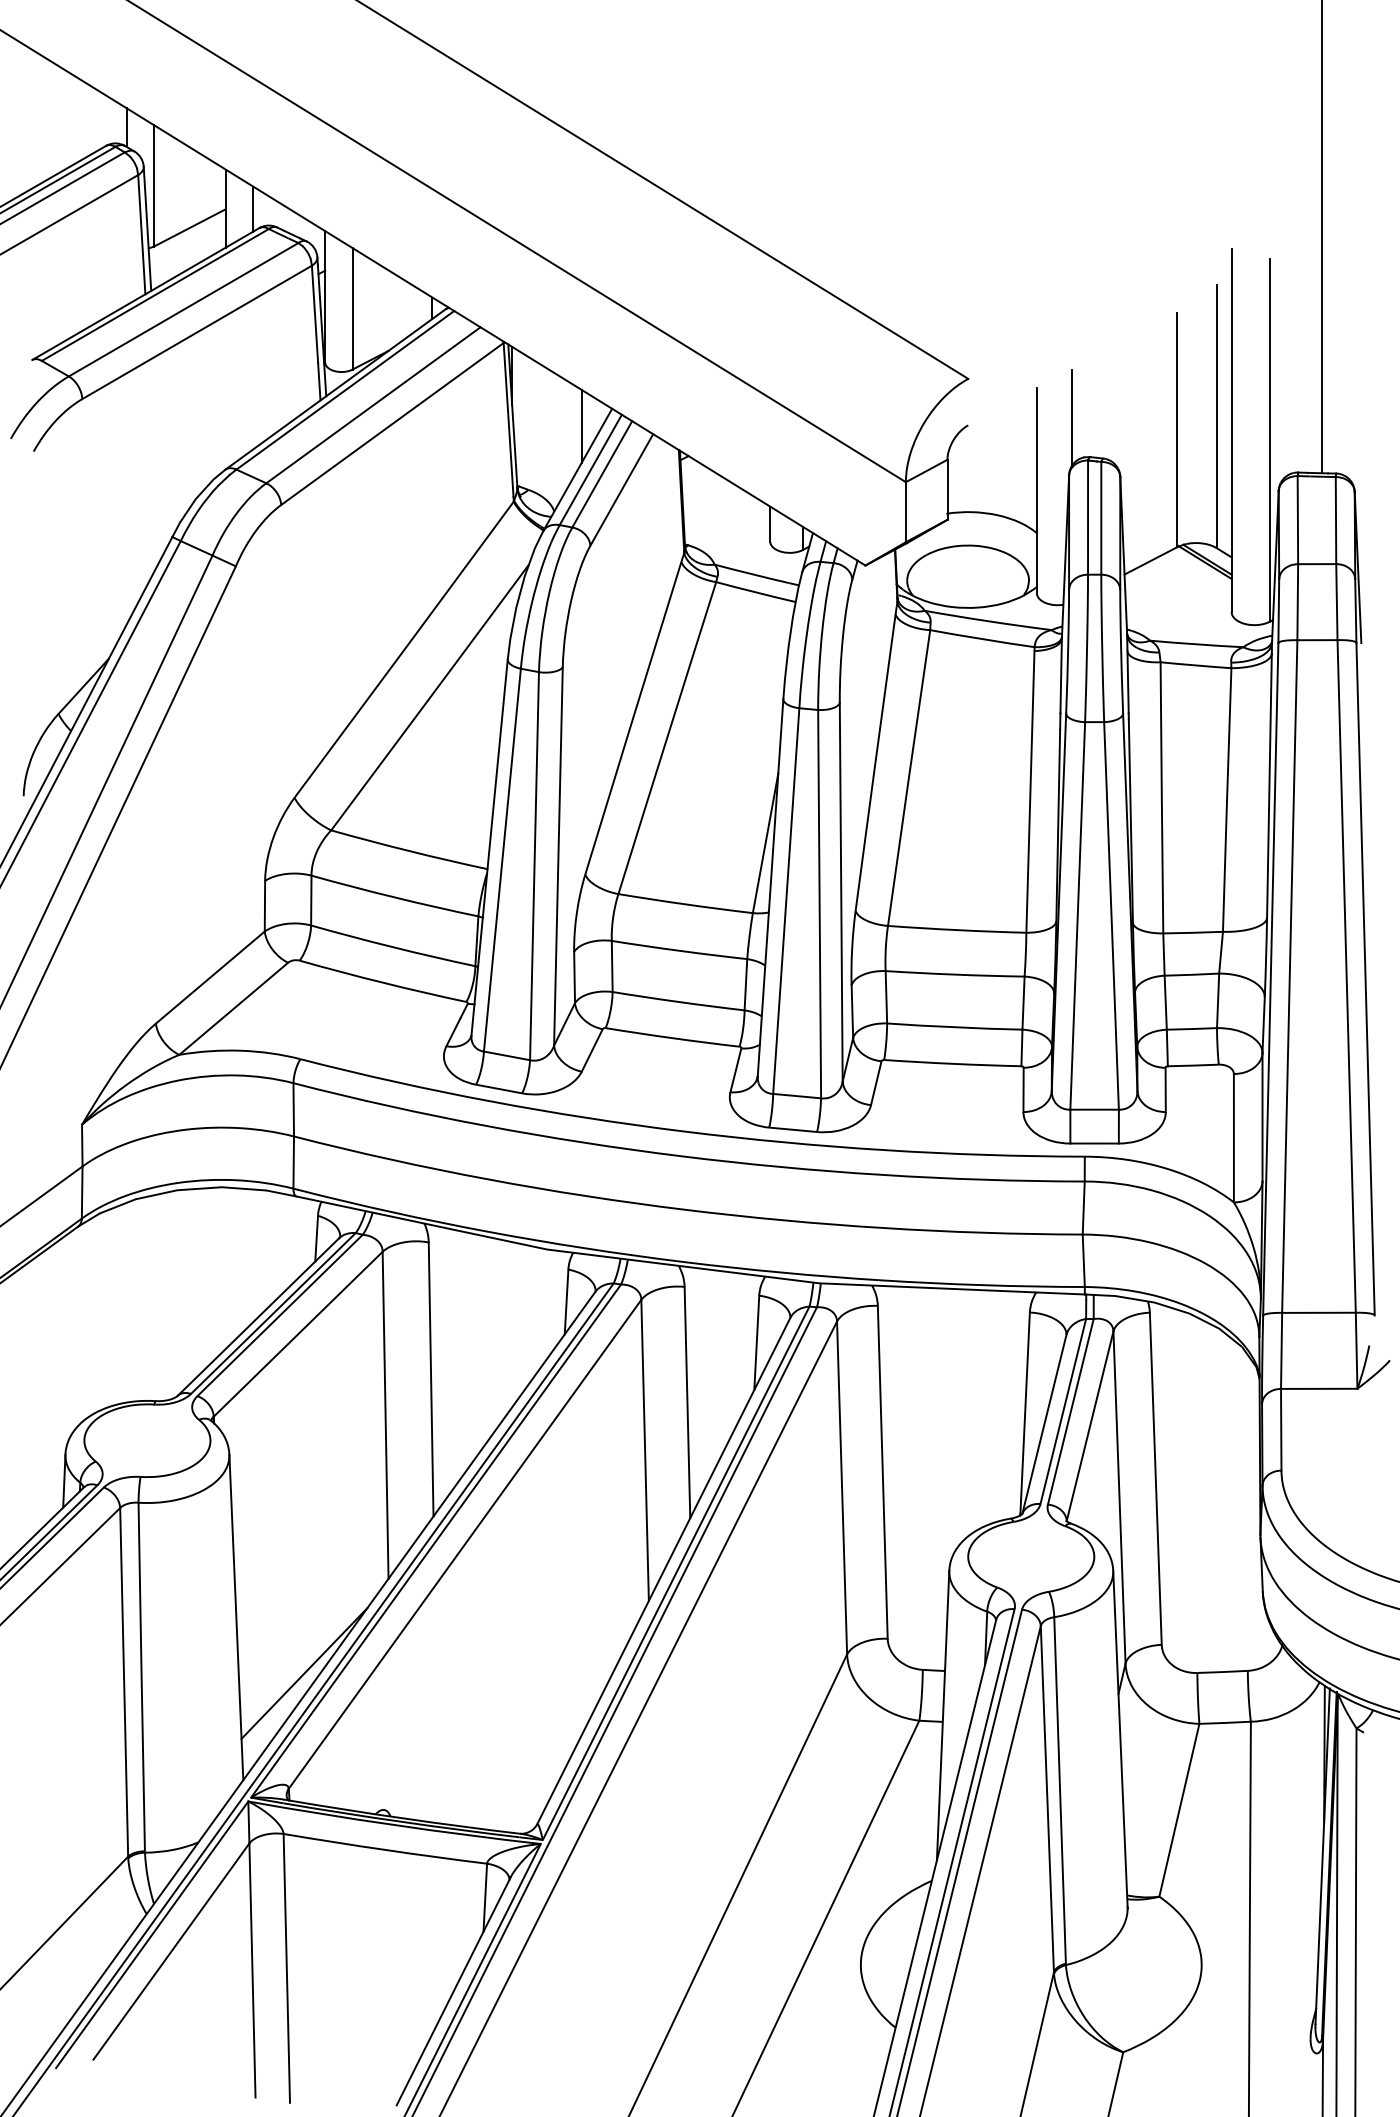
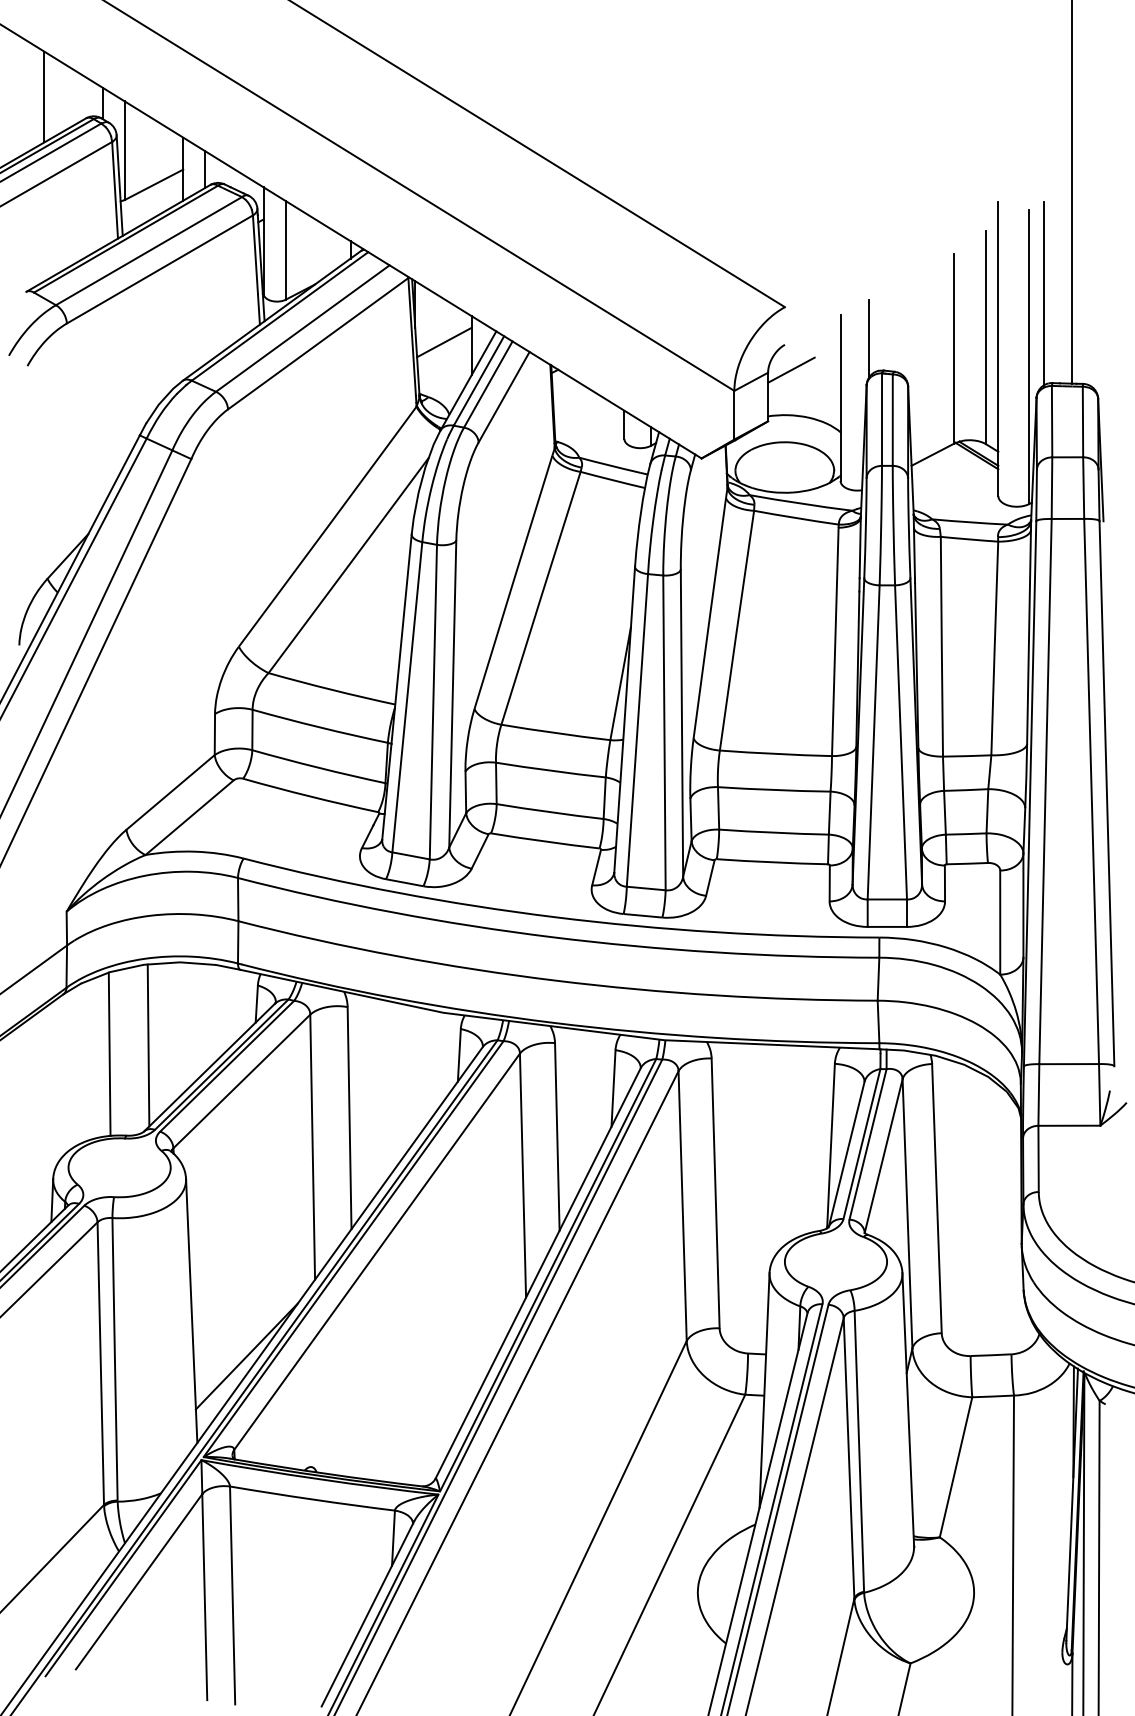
line: (54, 119) -> (44, 96), added
line: (1287, 362) -> (1043, 293), added
line: (547, 422) -> (443, 342), added
line: (976, 456) -> (791, 370), added
line: (183, 1289) -> (148, 1045), added
line: (135, 1300) -> (109, 1054), added

